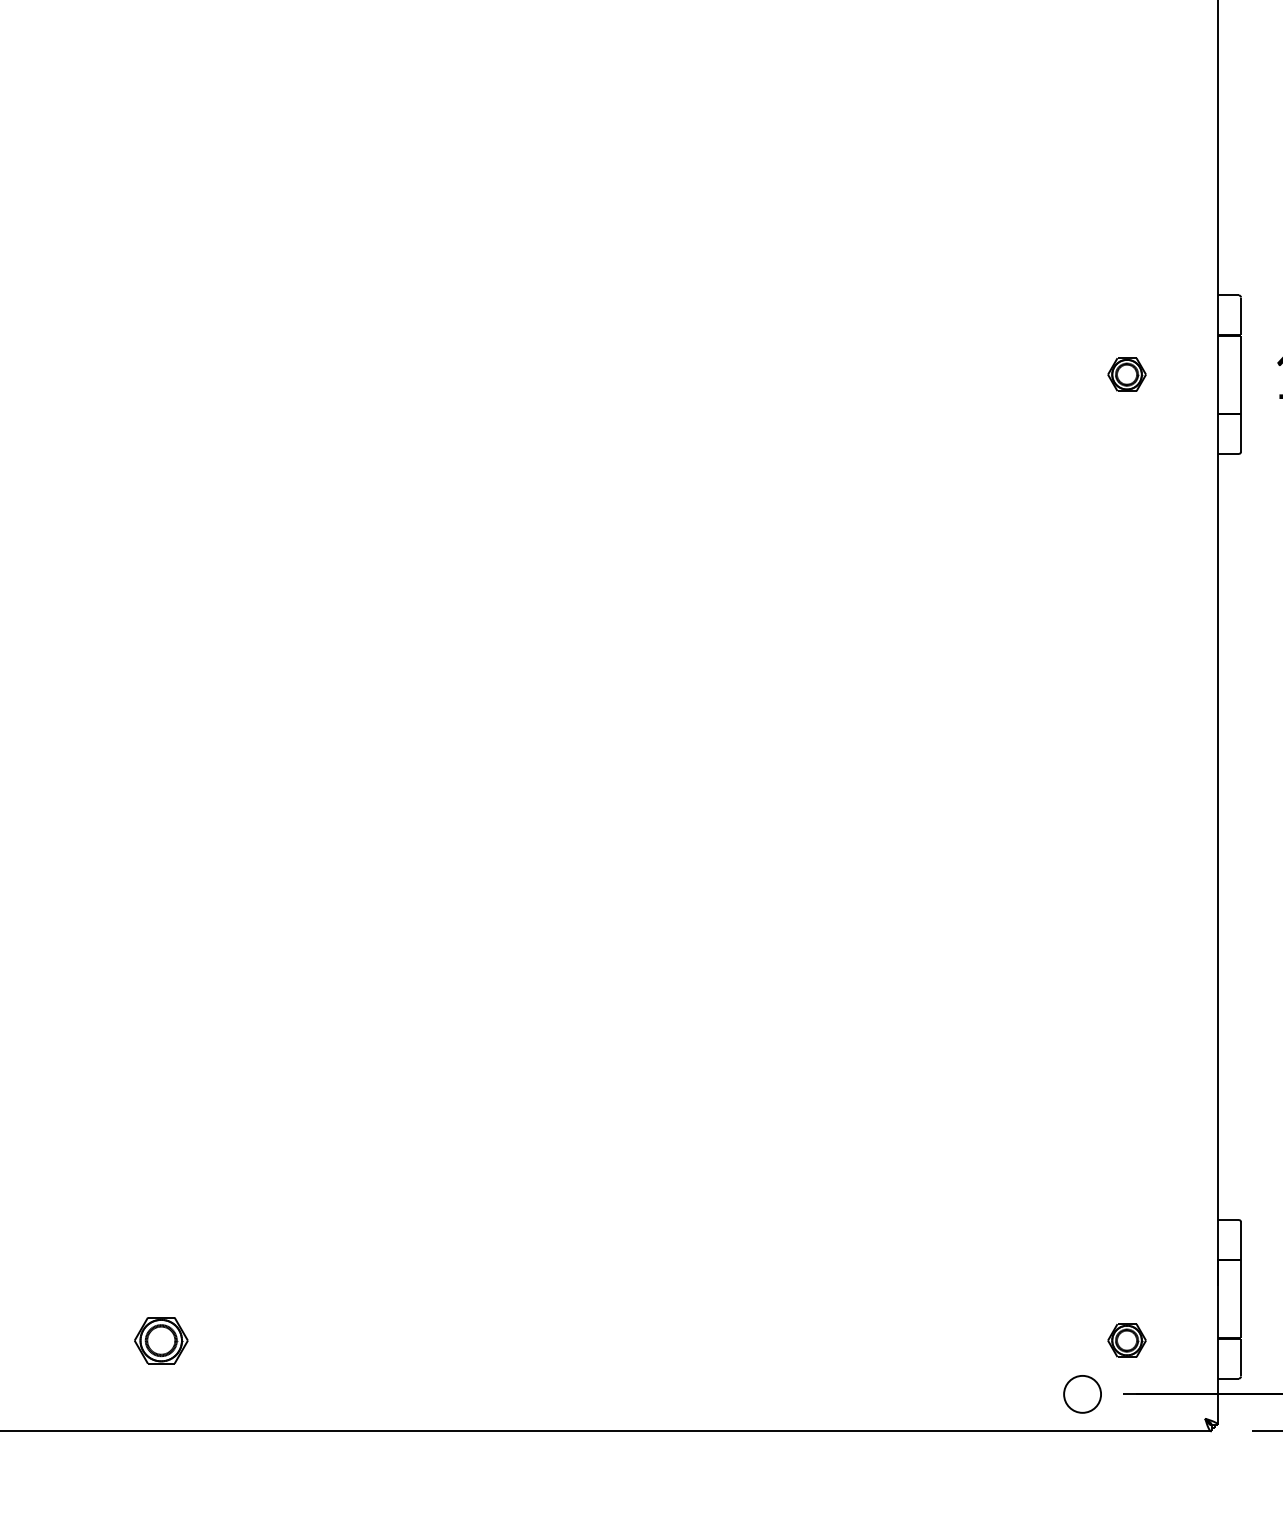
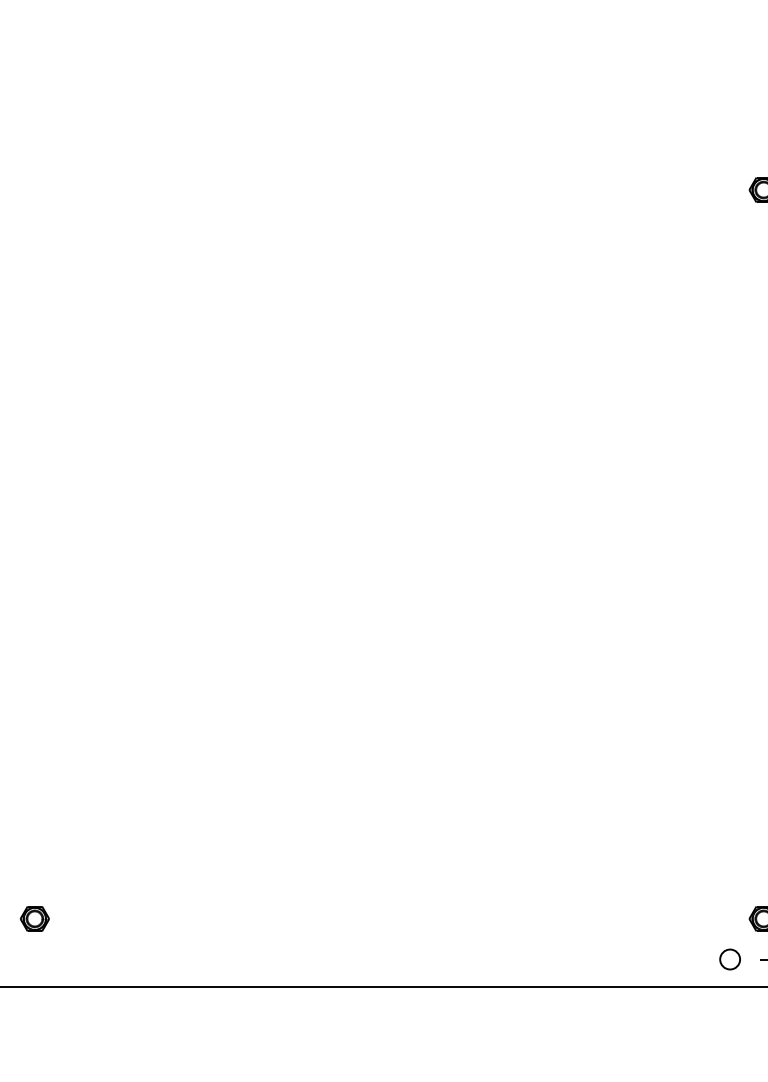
part: (160, 1340) -> (34, 918), size x0.71
part: (1082, 1394) -> (730, 959), size x0.71

